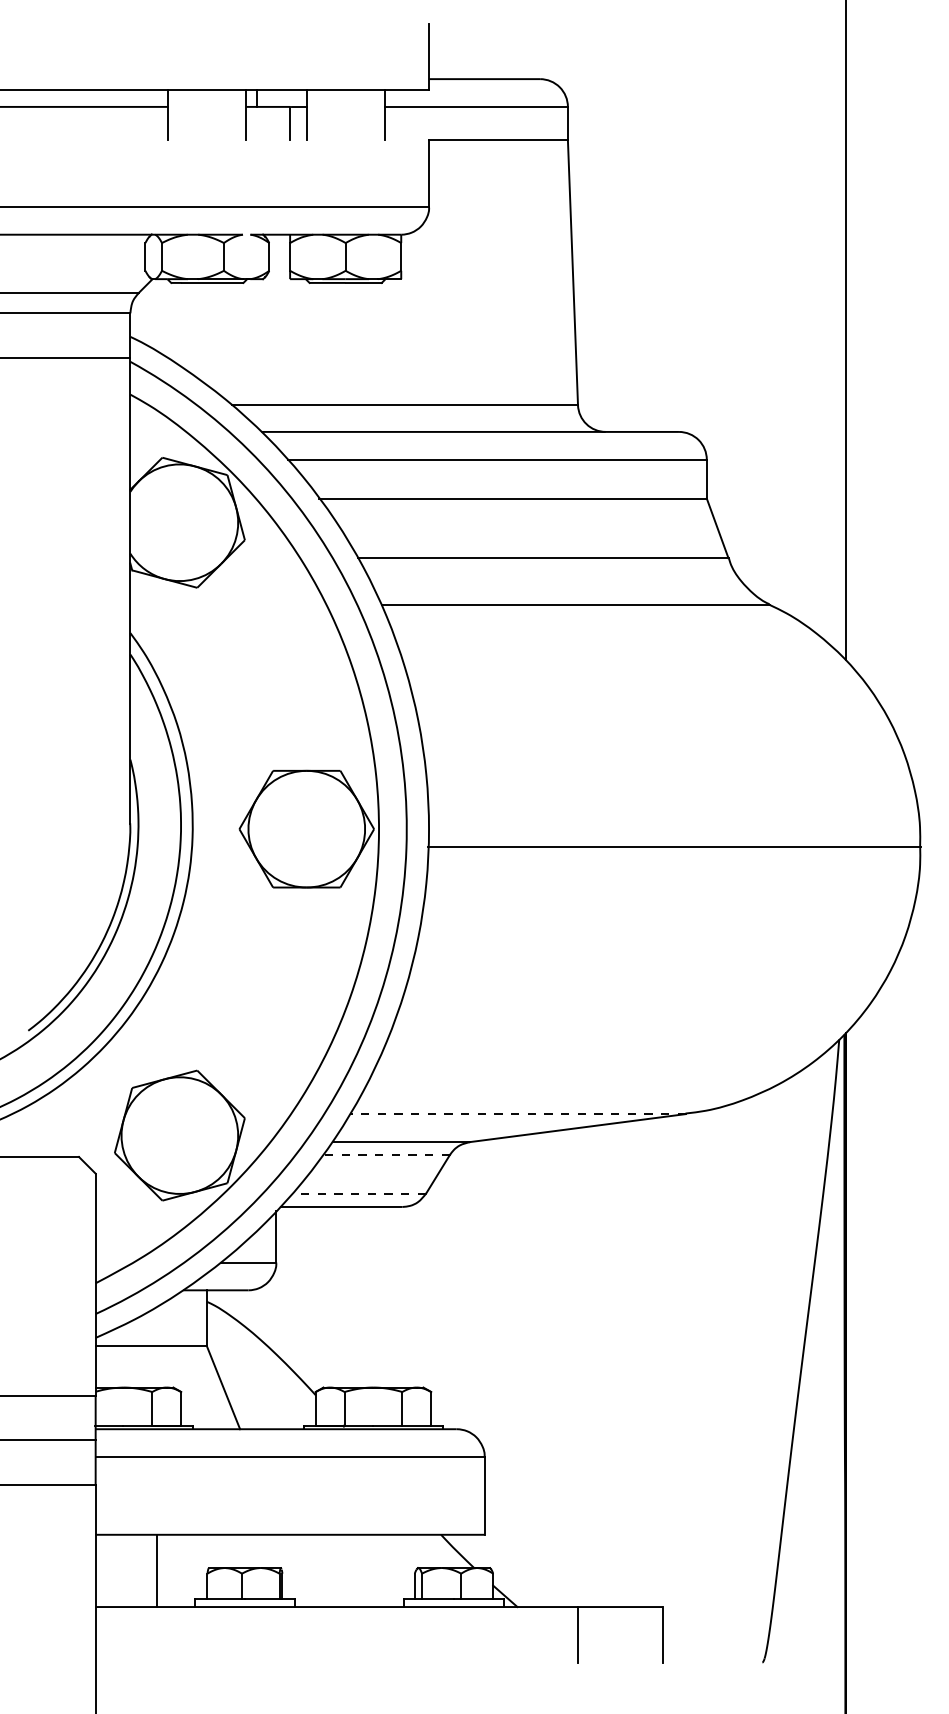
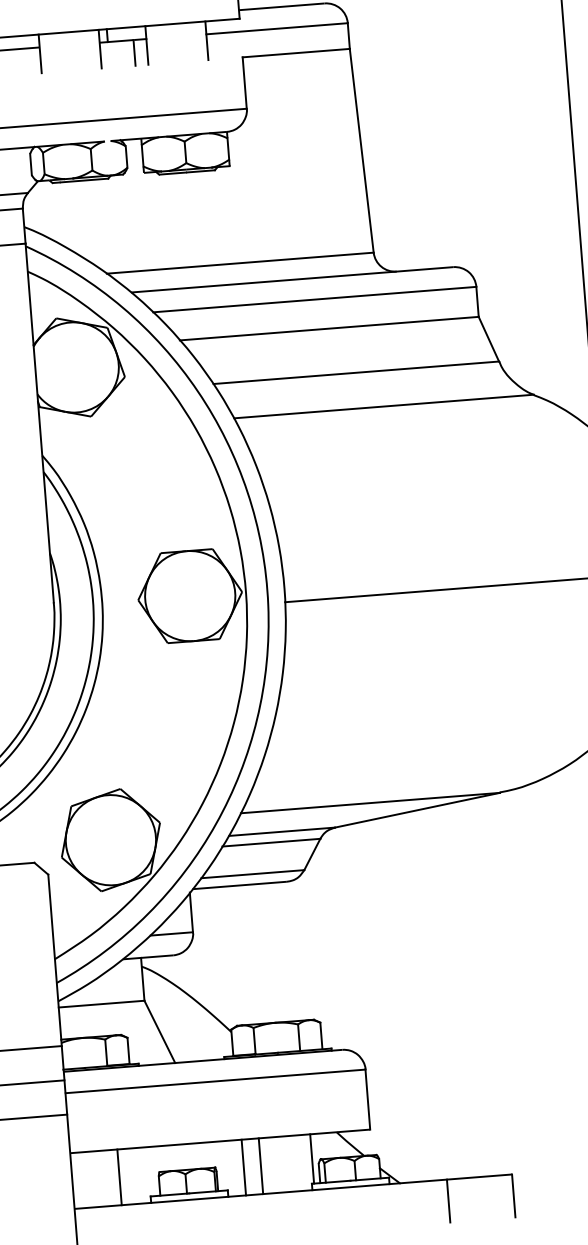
line: (518, 1114) -> (370, 803), dashed -> solid
line: (386, 1155) -> (271, 843), dashed -> solid
line: (359, 1193) -> (253, 873), dashed -> solid
line: (406, 1566) -> (311, 1158), added
line: (317, 1570) -> (243, 1167), added
line: (340, 1570) -> (261, 1165), added

